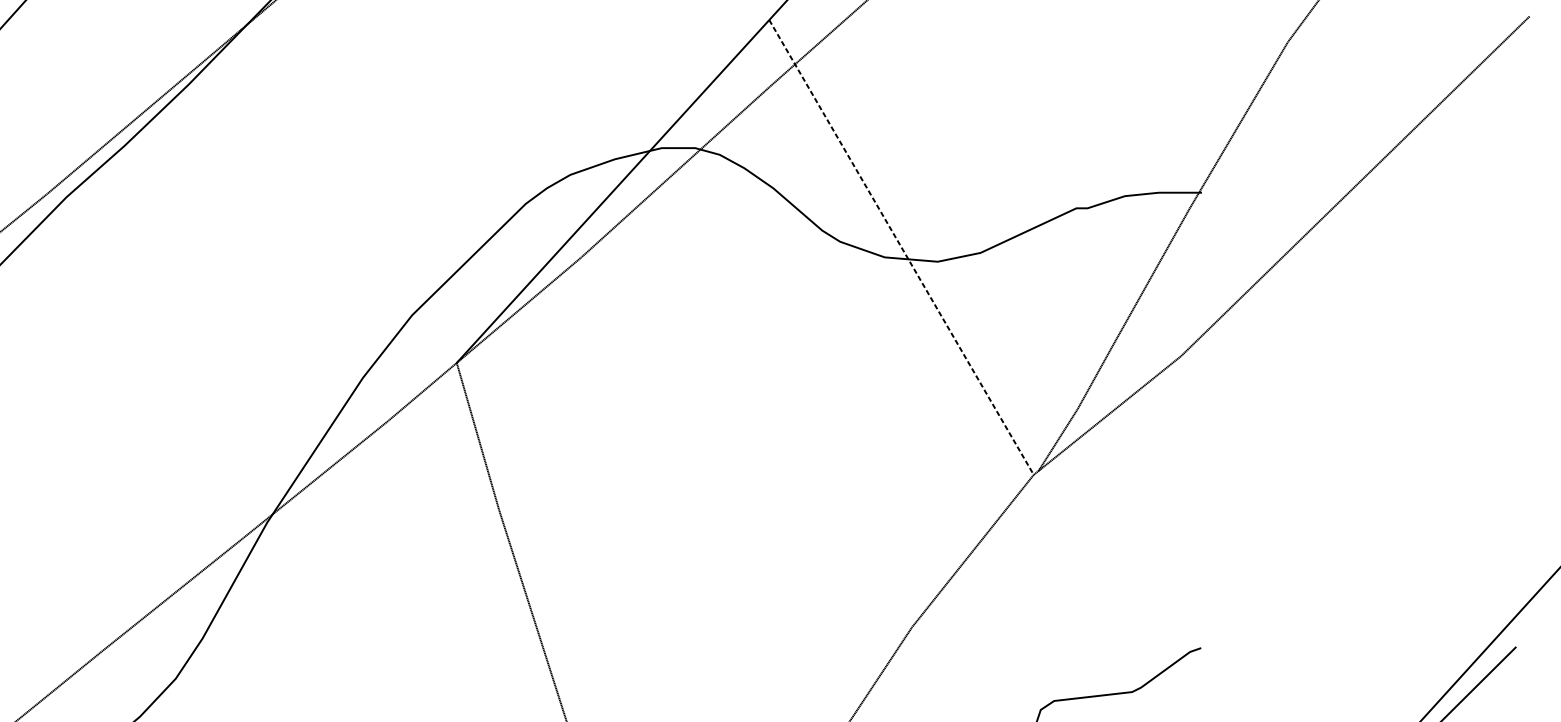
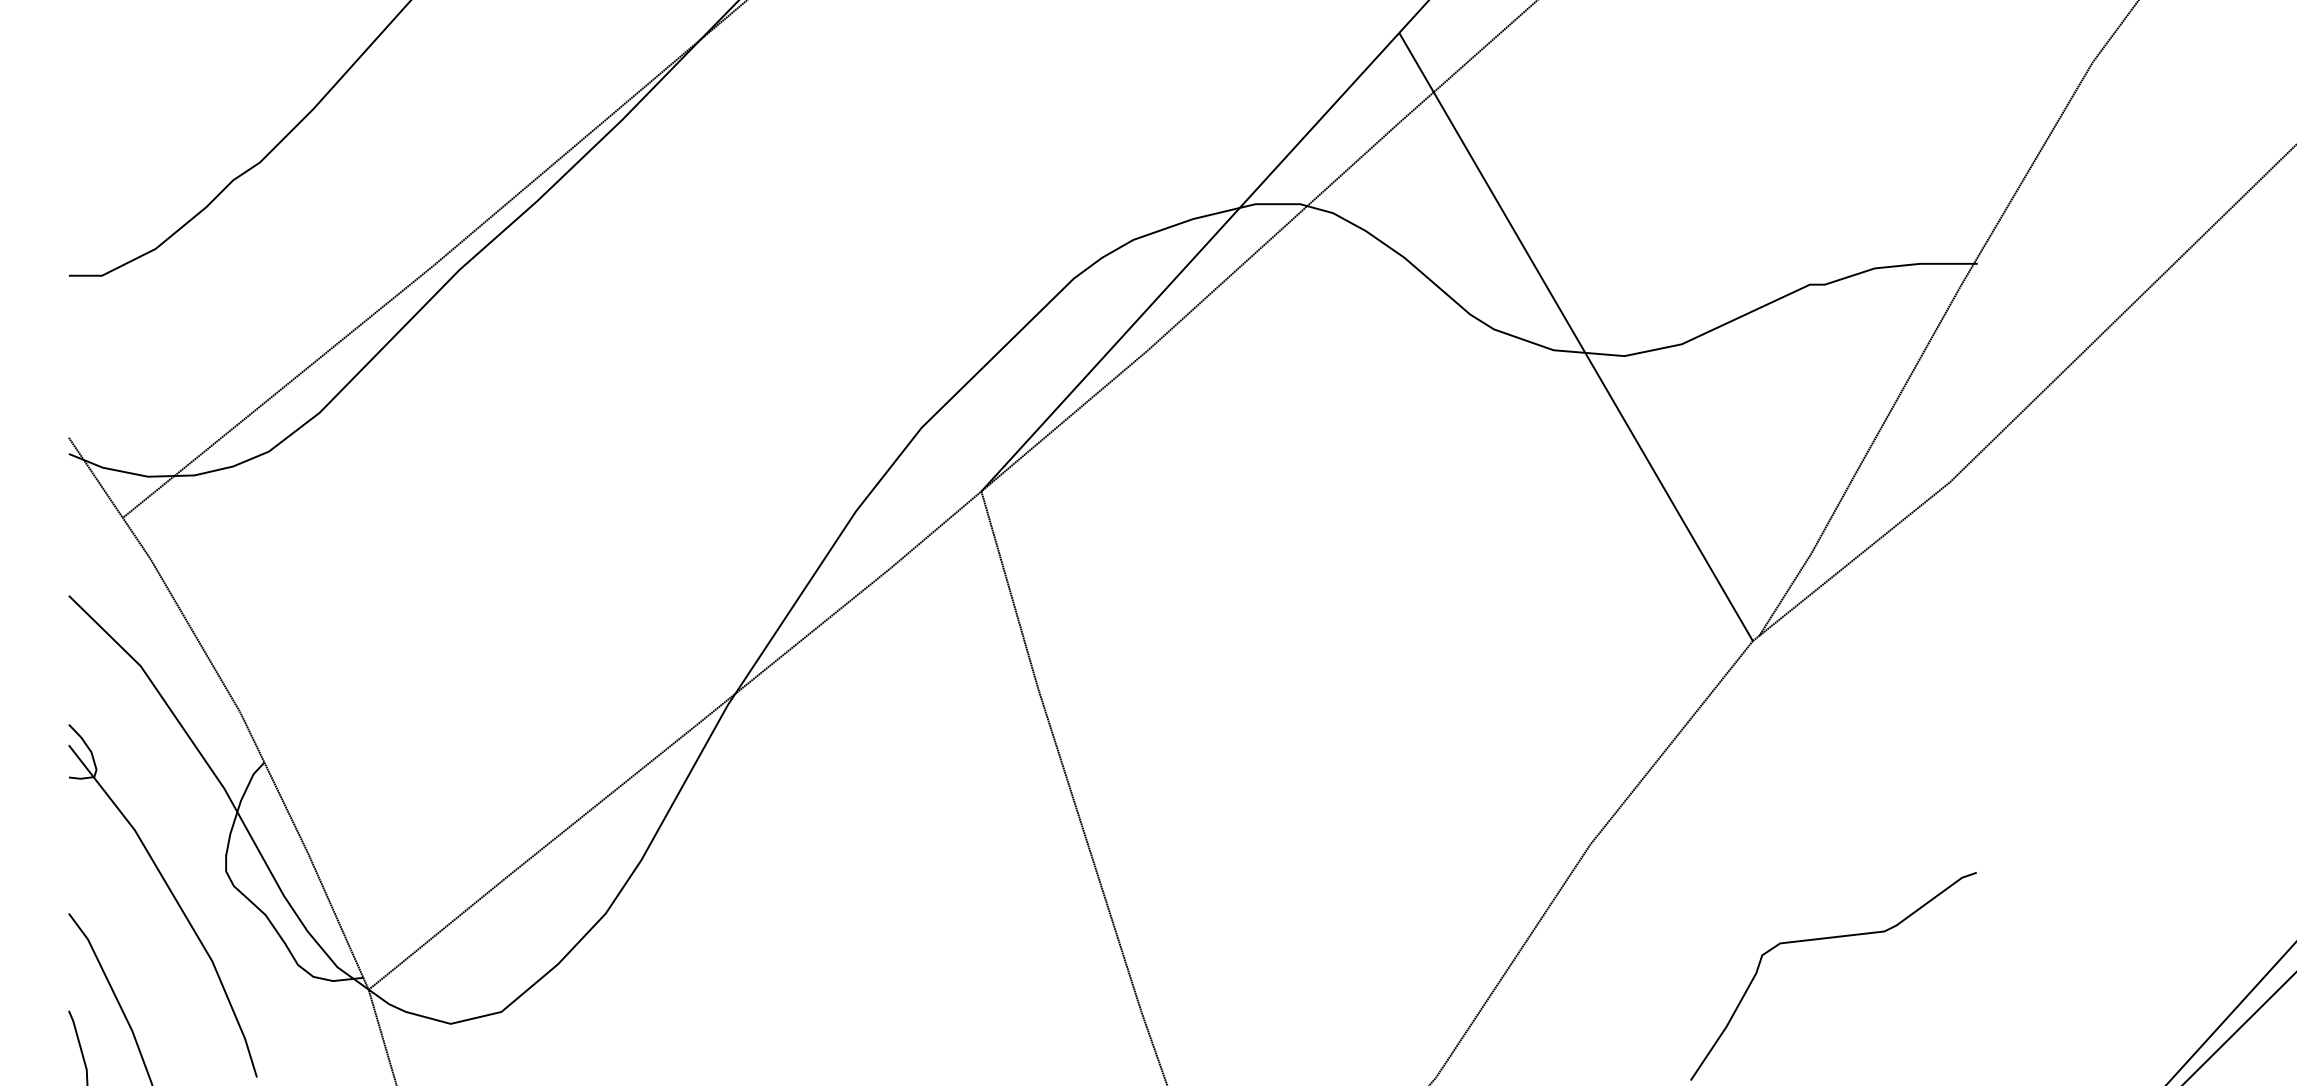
line: (901, 247) -> (1576, 337), dashed -> solid

